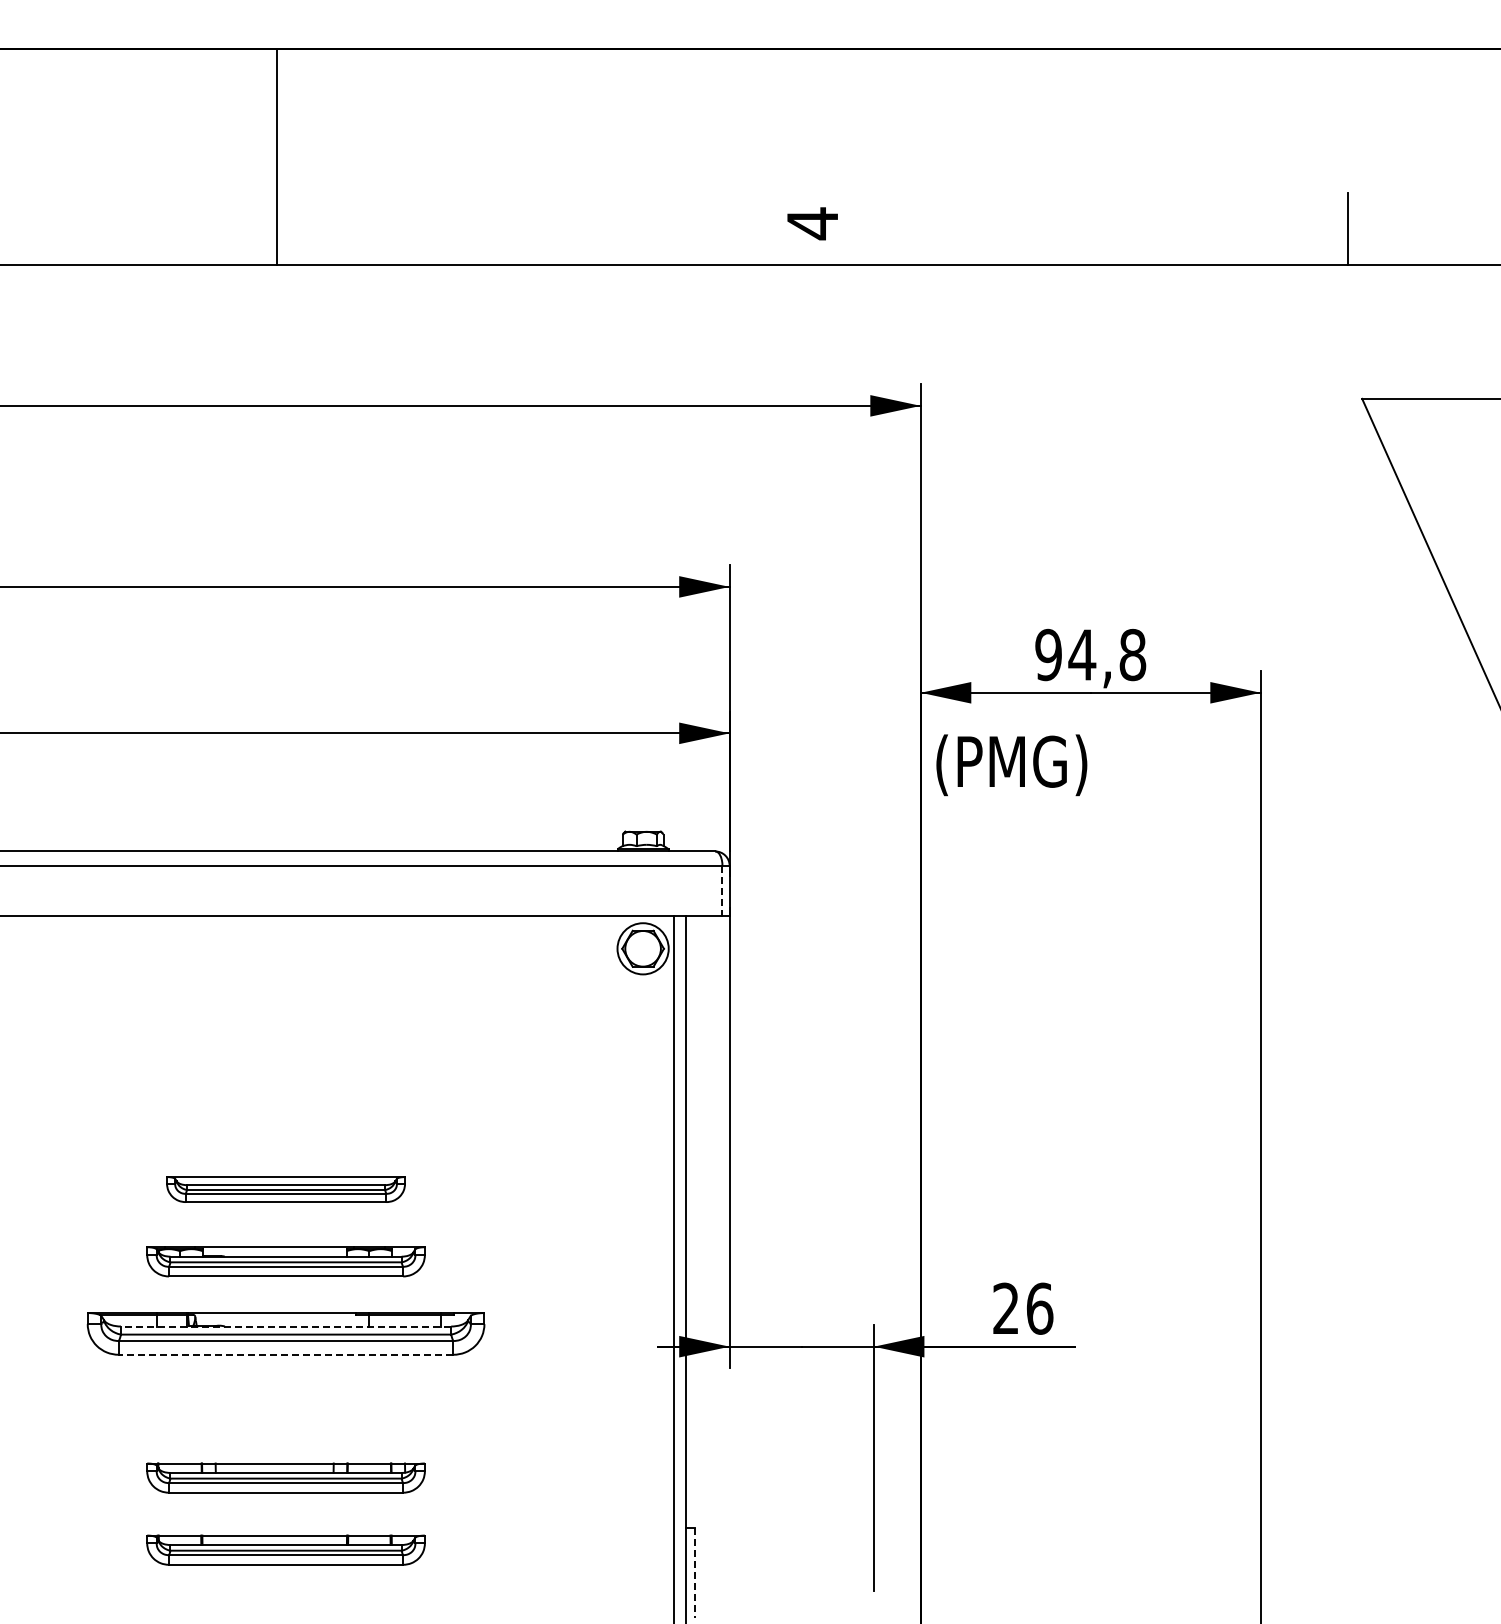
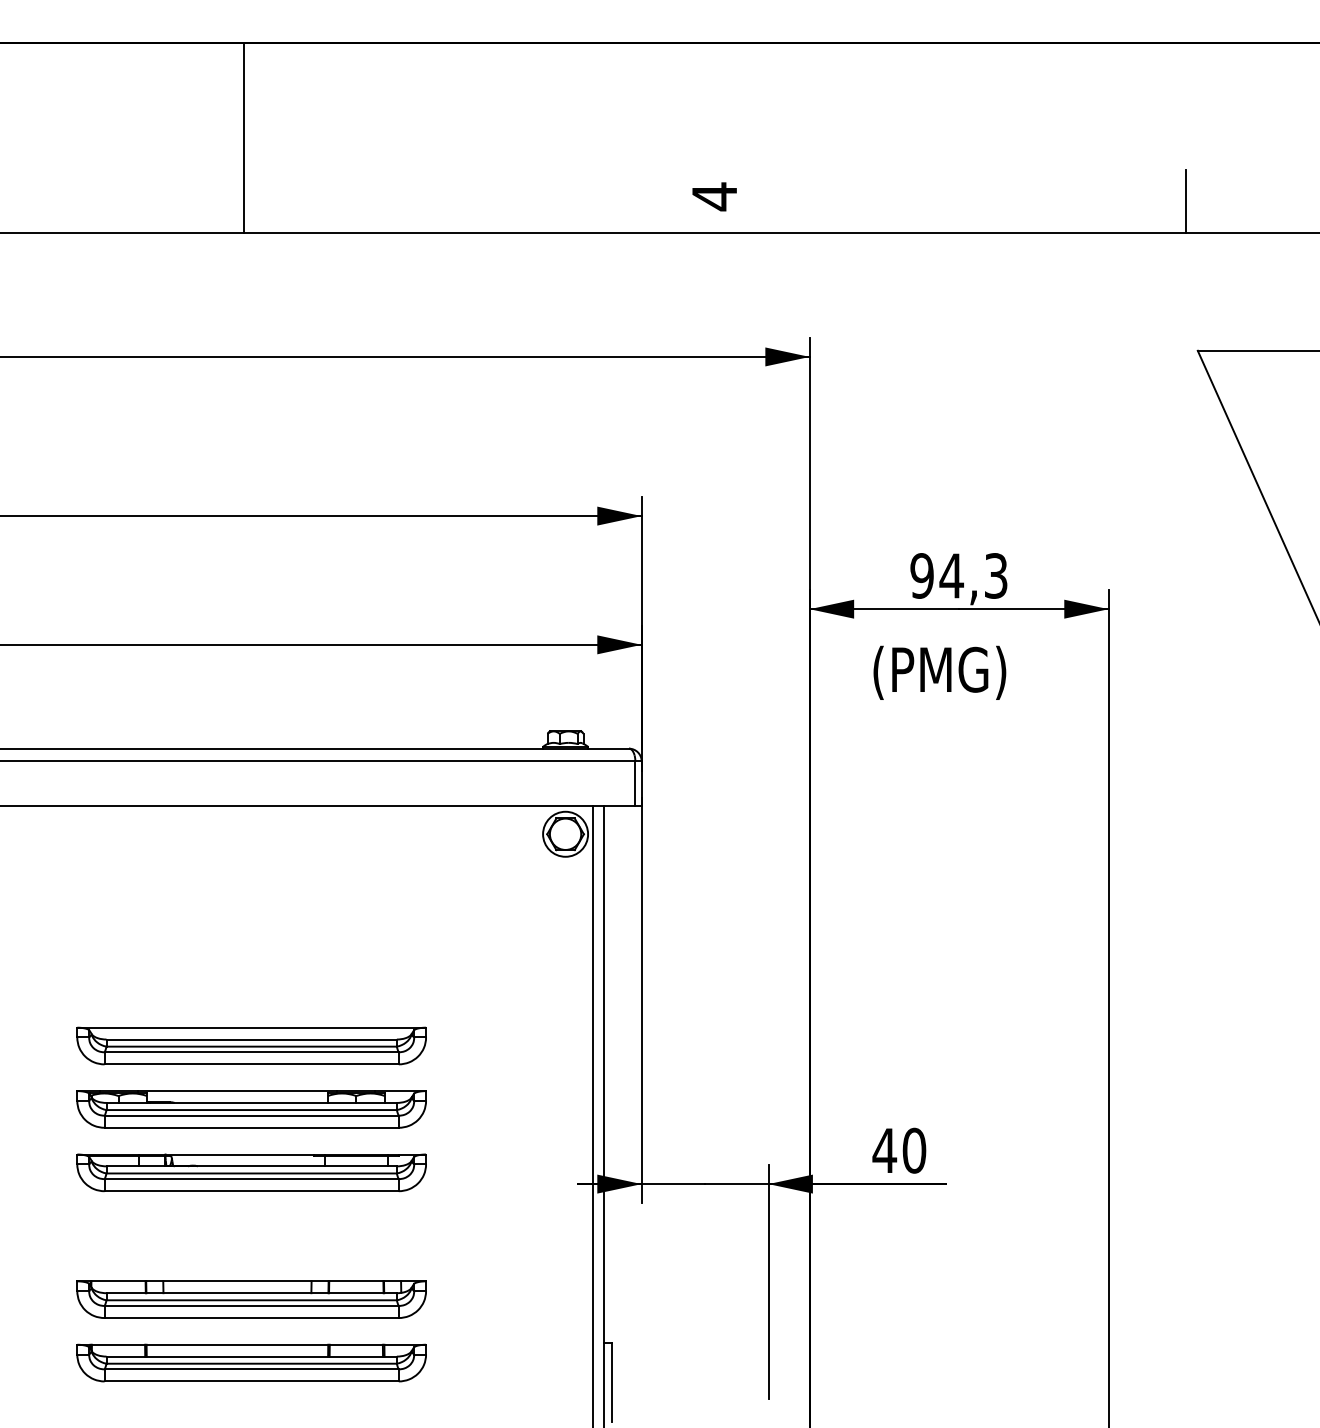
text: (1132, 654) -> (995, 575), 94,8 -> 94,3
text: (1011, 765) -> (939, 673), moved
line: (722, 891) -> (635, 783), dashed -> solid
part: (285, 1189) -> (251, 1045), size x1.67
part: (285, 1261) -> (251, 1109), size x1.43
text: (1022, 1308) -> (899, 1150), 26 -> 40
line: (285, 1326) -> (251, 1166), dashed -> solid
line: (285, 1354) -> (251, 1190), dashed -> solid
part: (285, 1477) -> (251, 1299), size x1.43
part: (285, 1549) -> (251, 1362), size x1.43
line: (695, 1573) -> (611, 1383), dashed -> solid

